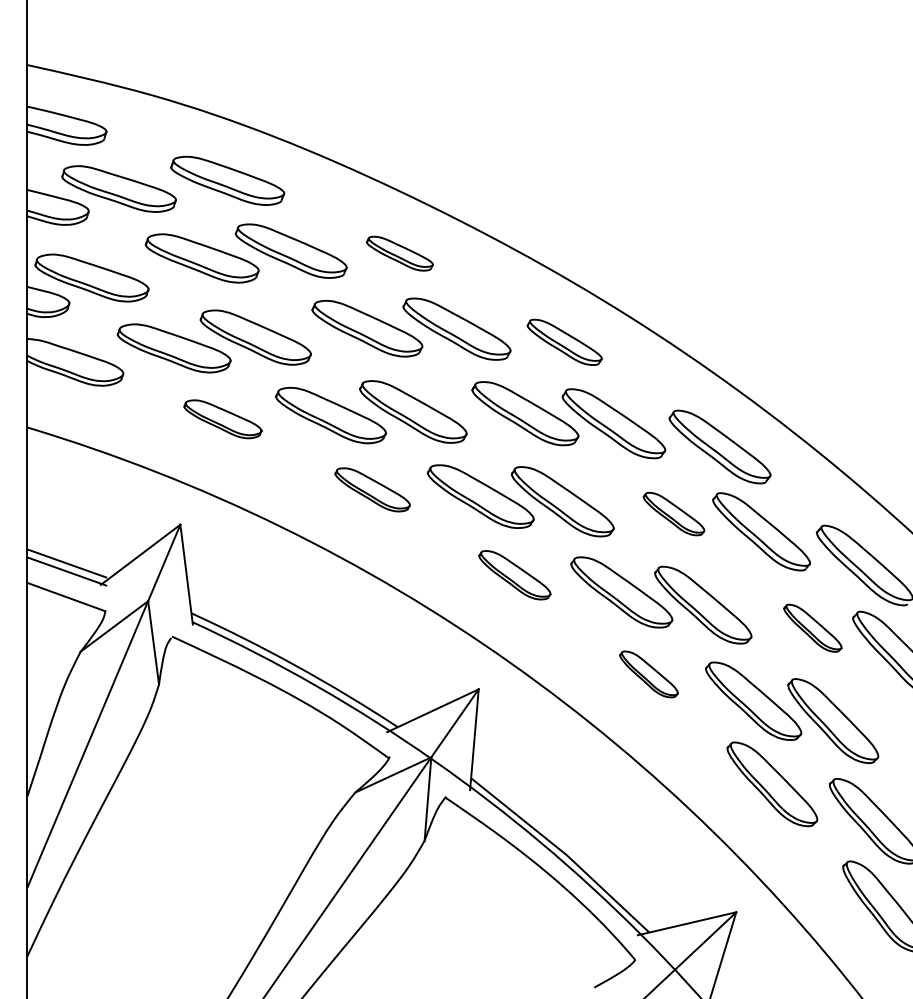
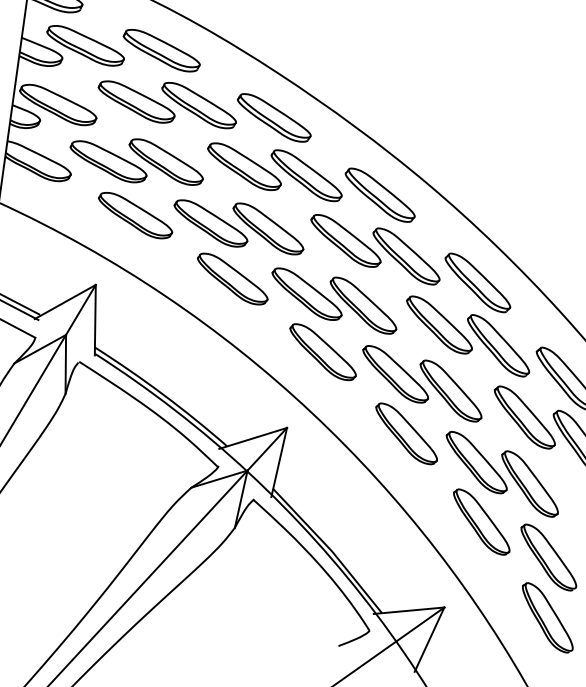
part: (399, 253) -> (274, 117), size x1.67
part: (564, 342) -> (379, 195), size x1.43
part: (222, 419) -> (135, 215), size x1.43
part: (372, 489) -> (232, 278), size x1.43
part: (673, 513) -> (439, 324), size x1.67
part: (514, 574) -> (322, 351), size x1.43
part: (812, 628) -> (524, 417), size x1.67
part: (648, 674) -> (406, 433), size x1.67

